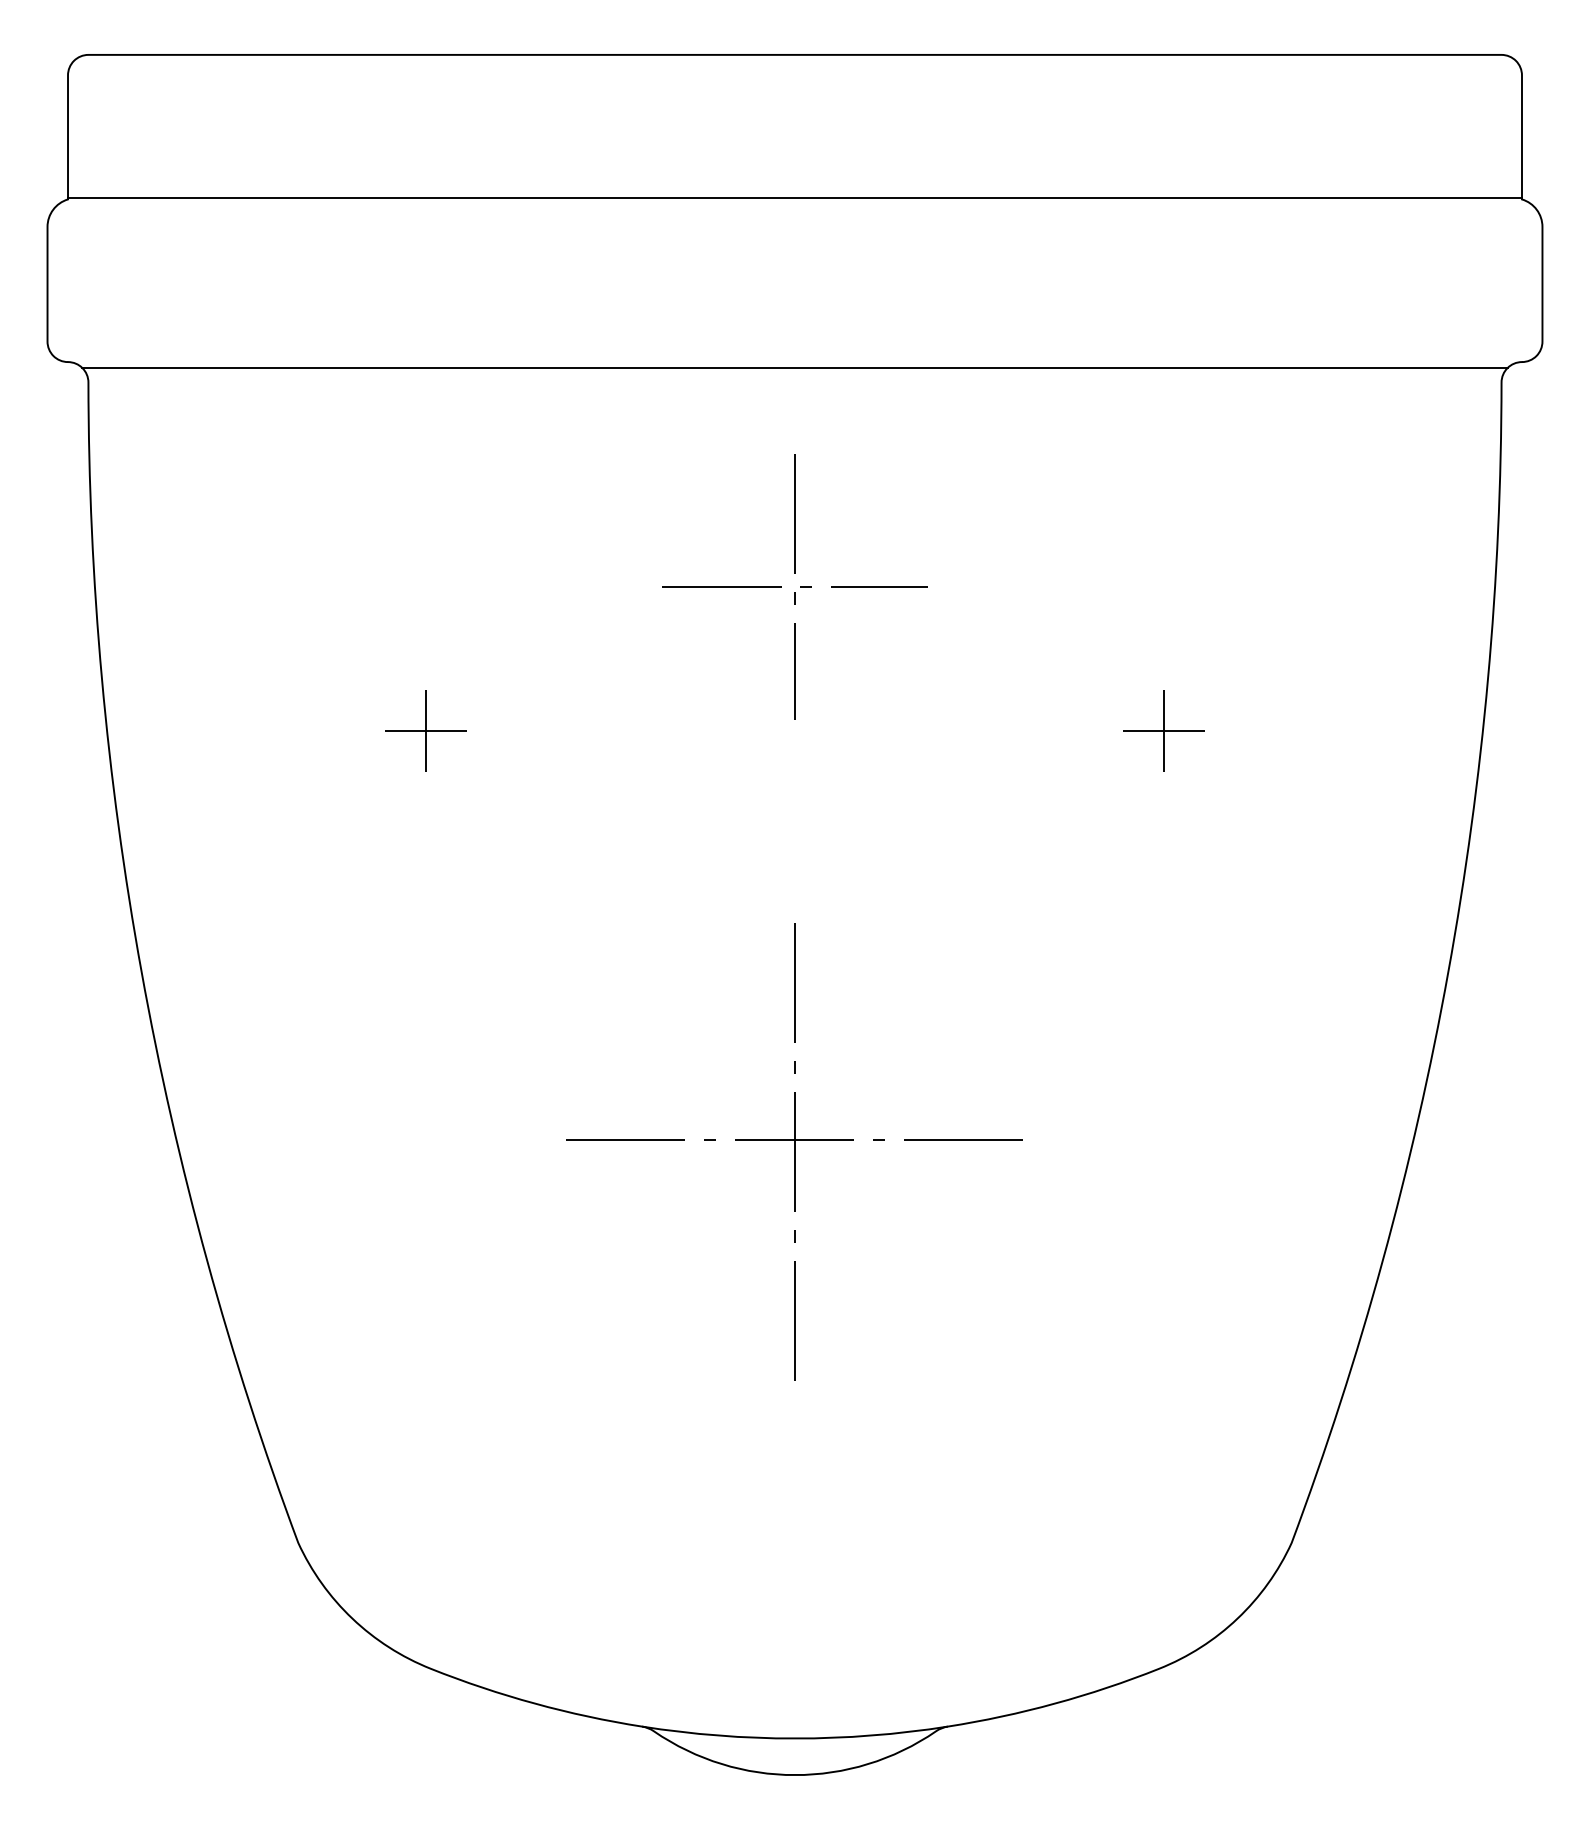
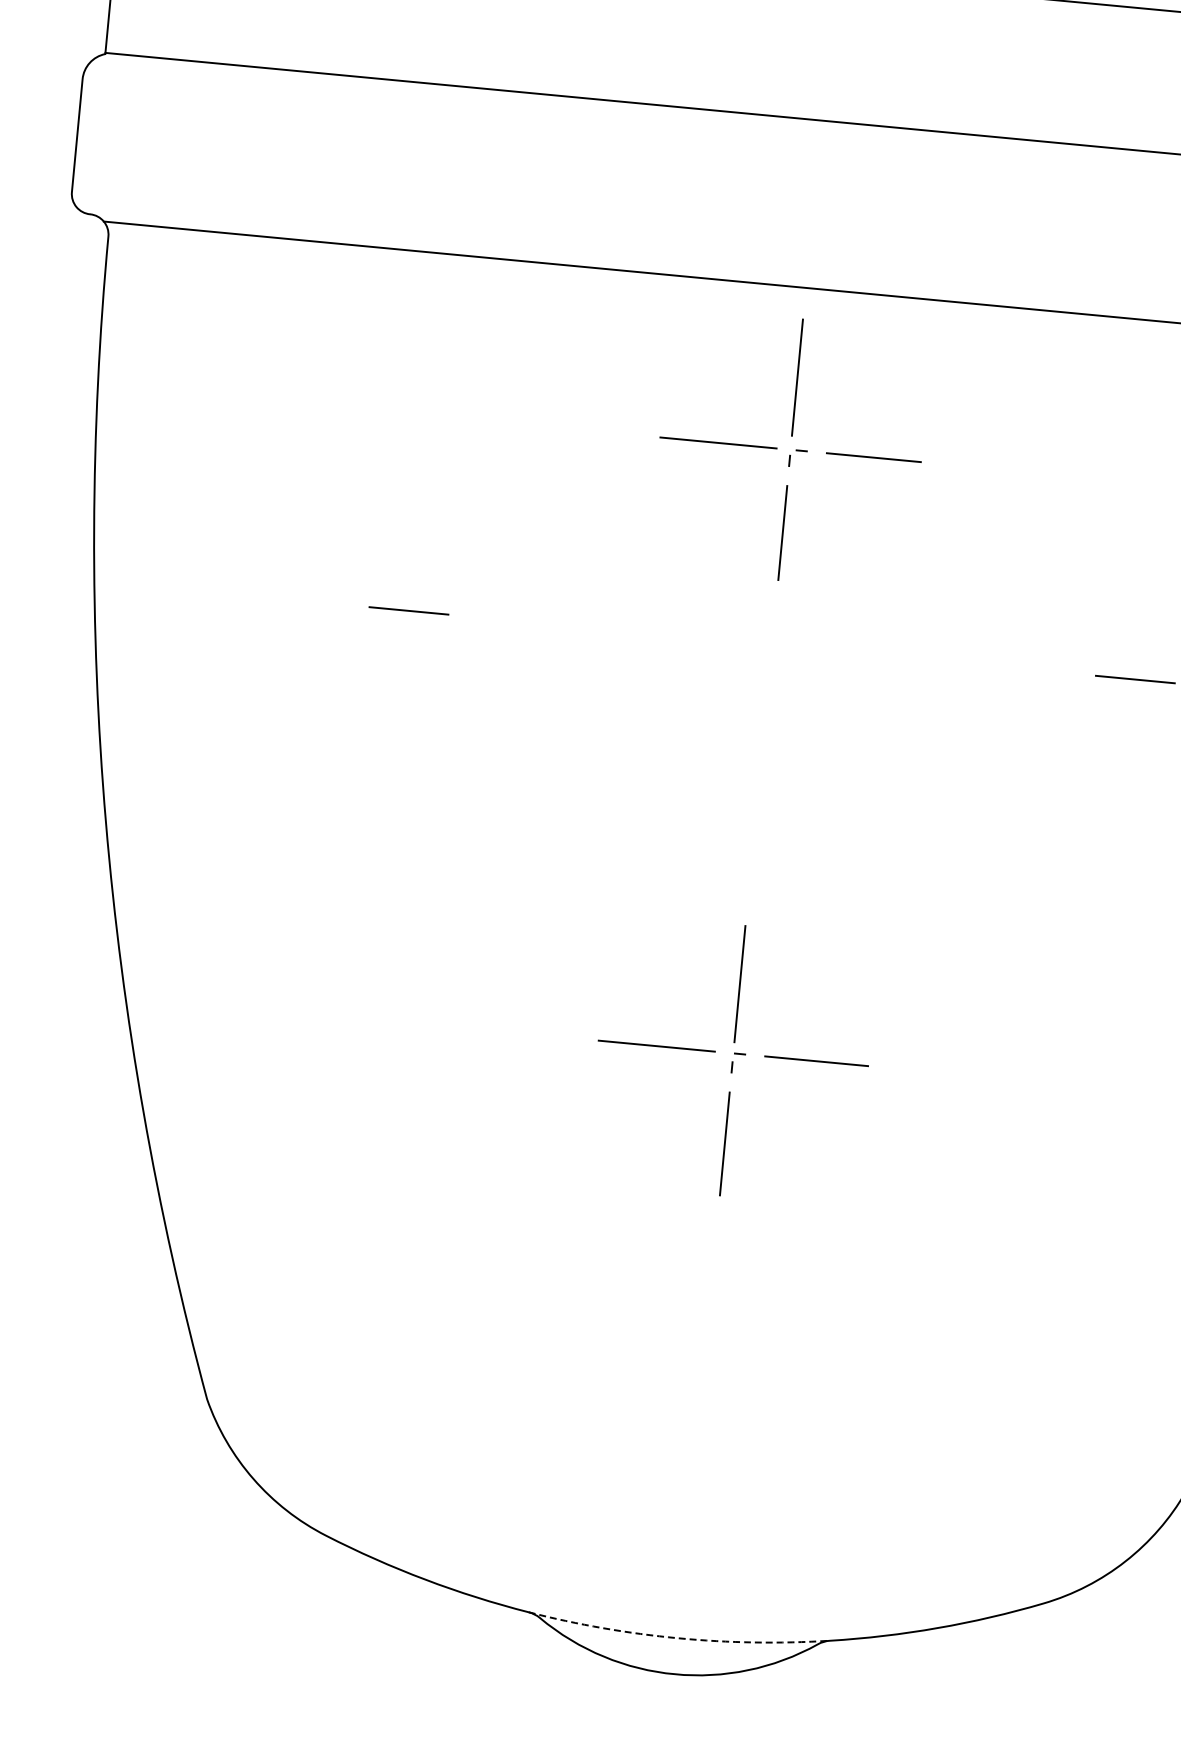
part: (794, 586) -> (790, 448), moved
line: (426, 730) -> (409, 610), removed
line: (1163, 730) -> (1135, 679), removed
part: (794, 1151) -> (732, 1059), size x0.6
arc: (794, 1738) -> (677, 1638), solid -> dashed

